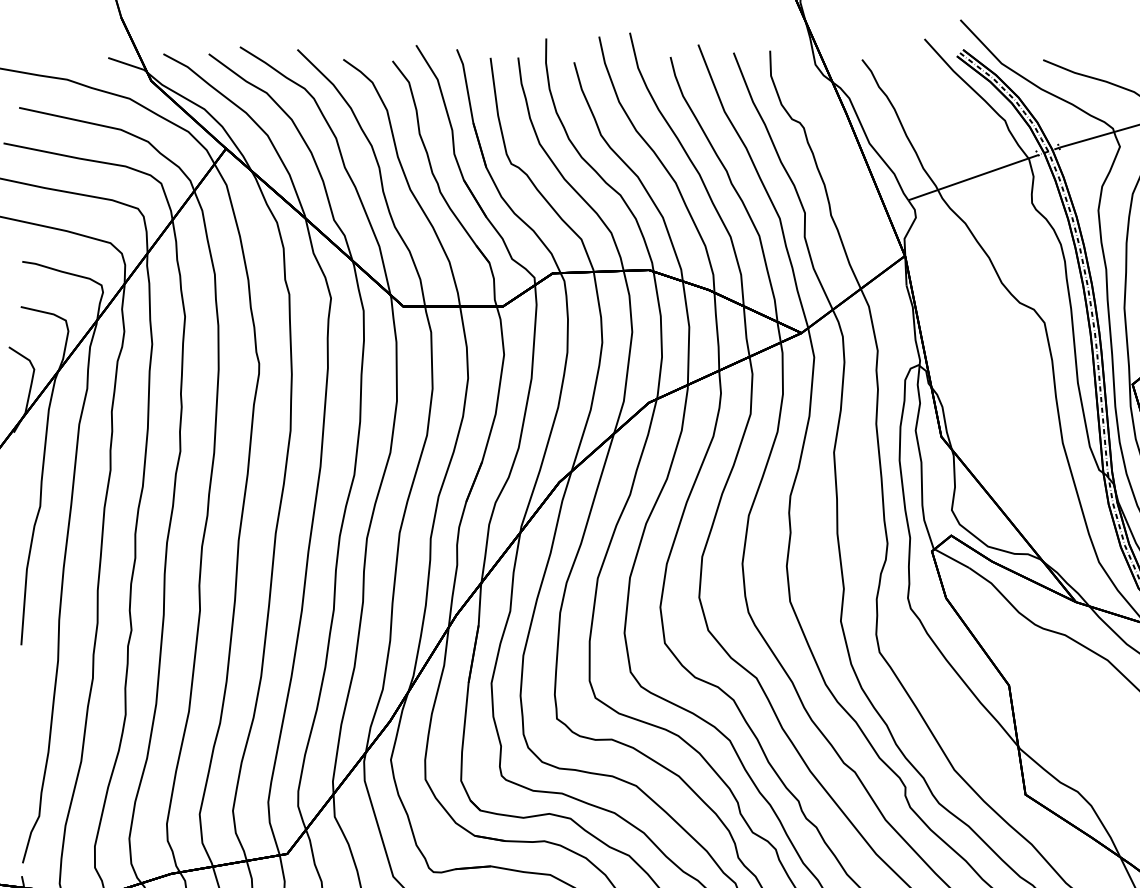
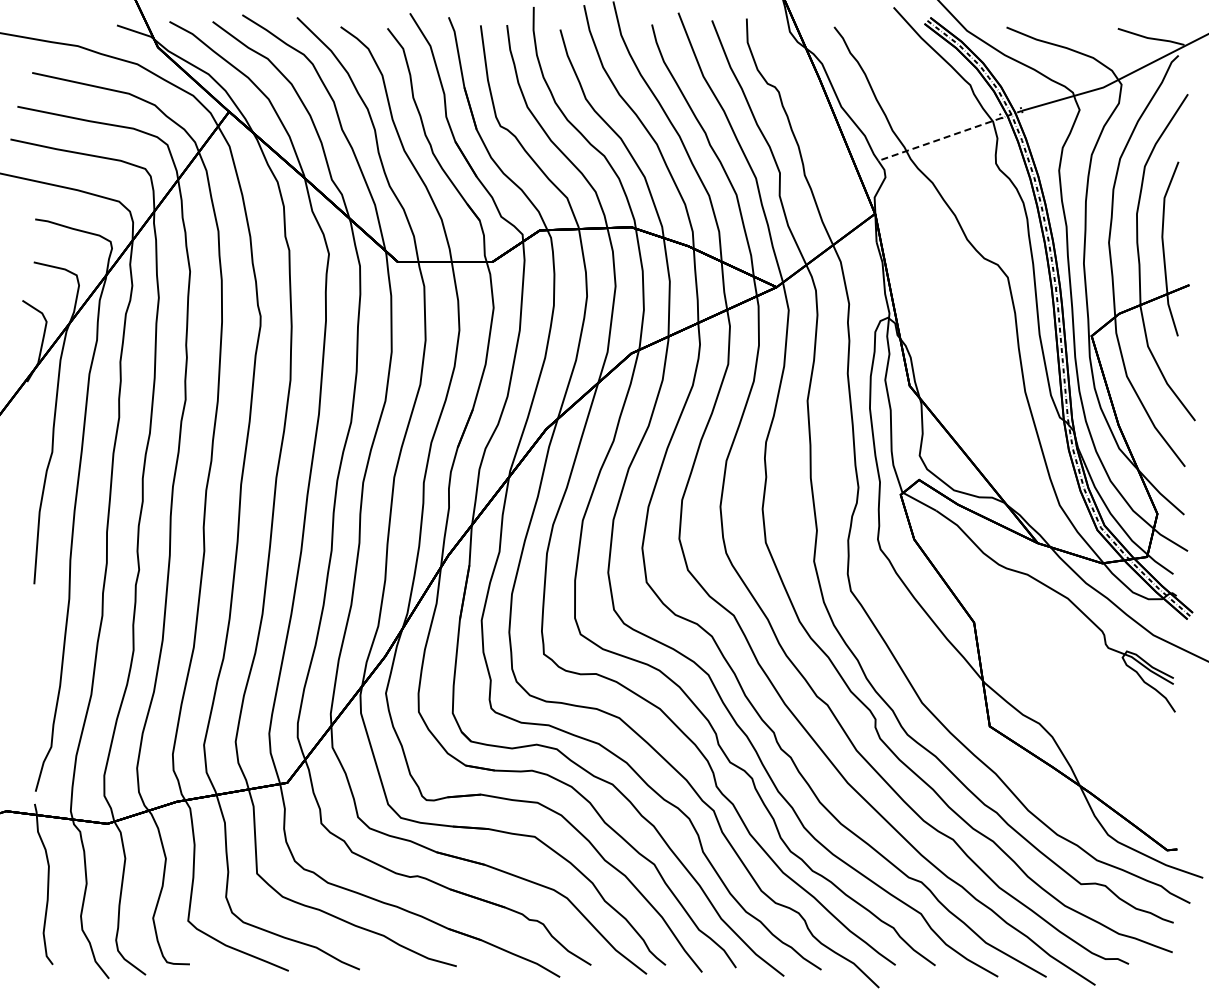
line: (973, 177) -> (940, 139), solid -> dashed

